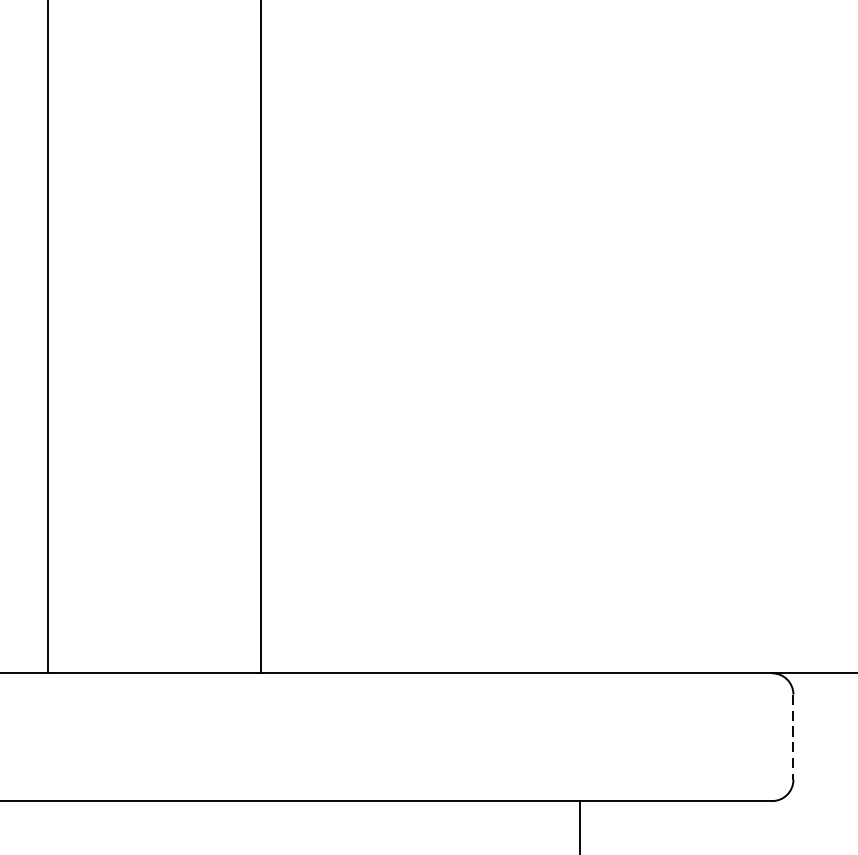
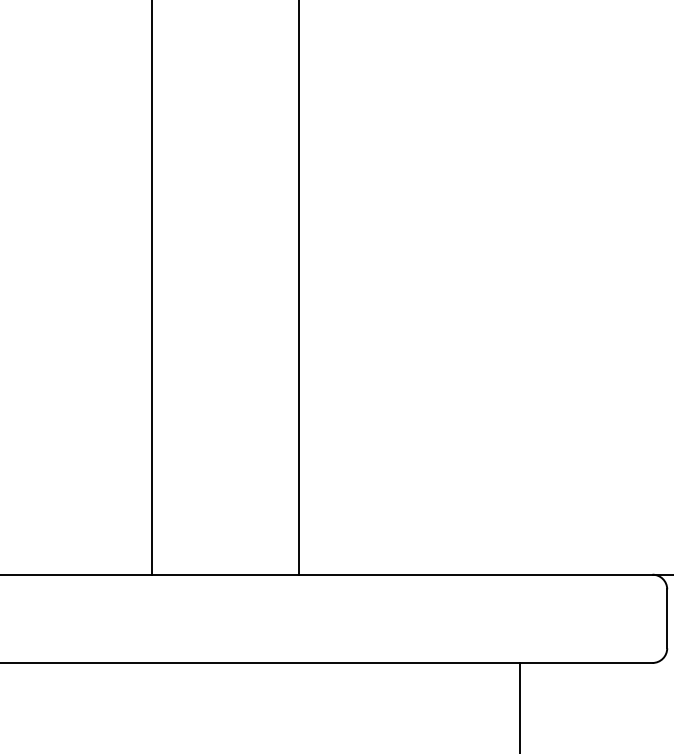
line: (793, 738) -> (667, 619), dashed -> solid

